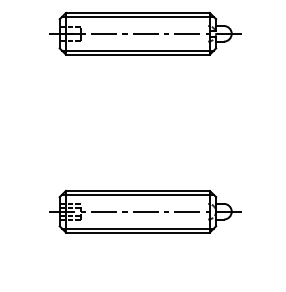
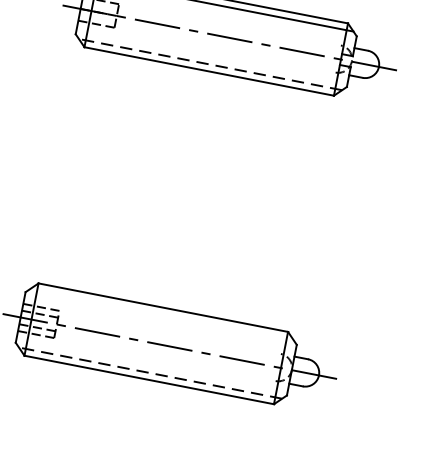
line: (137, 50) -> (209, 64), solid -> dashed
line: (137, 194) -> (161, 313), removed
line: (137, 228) -> (149, 372), solid -> dashed

